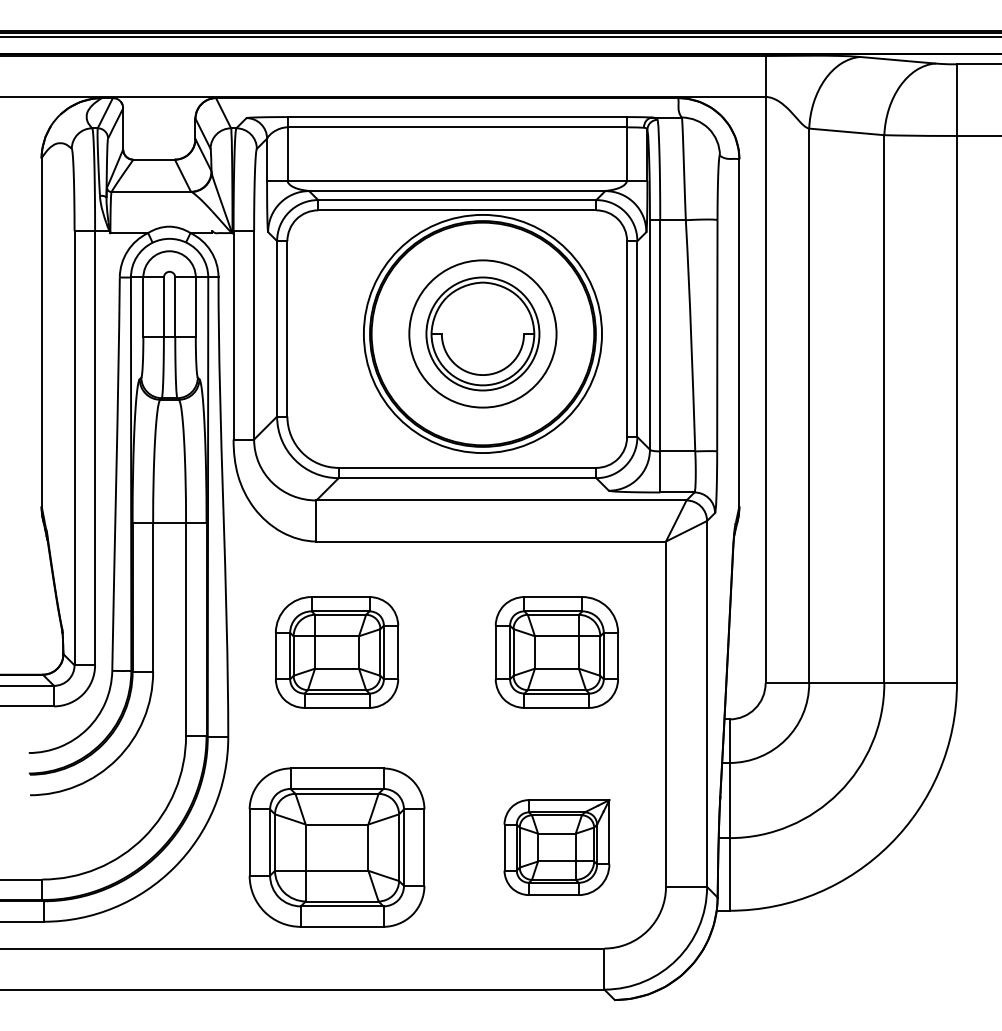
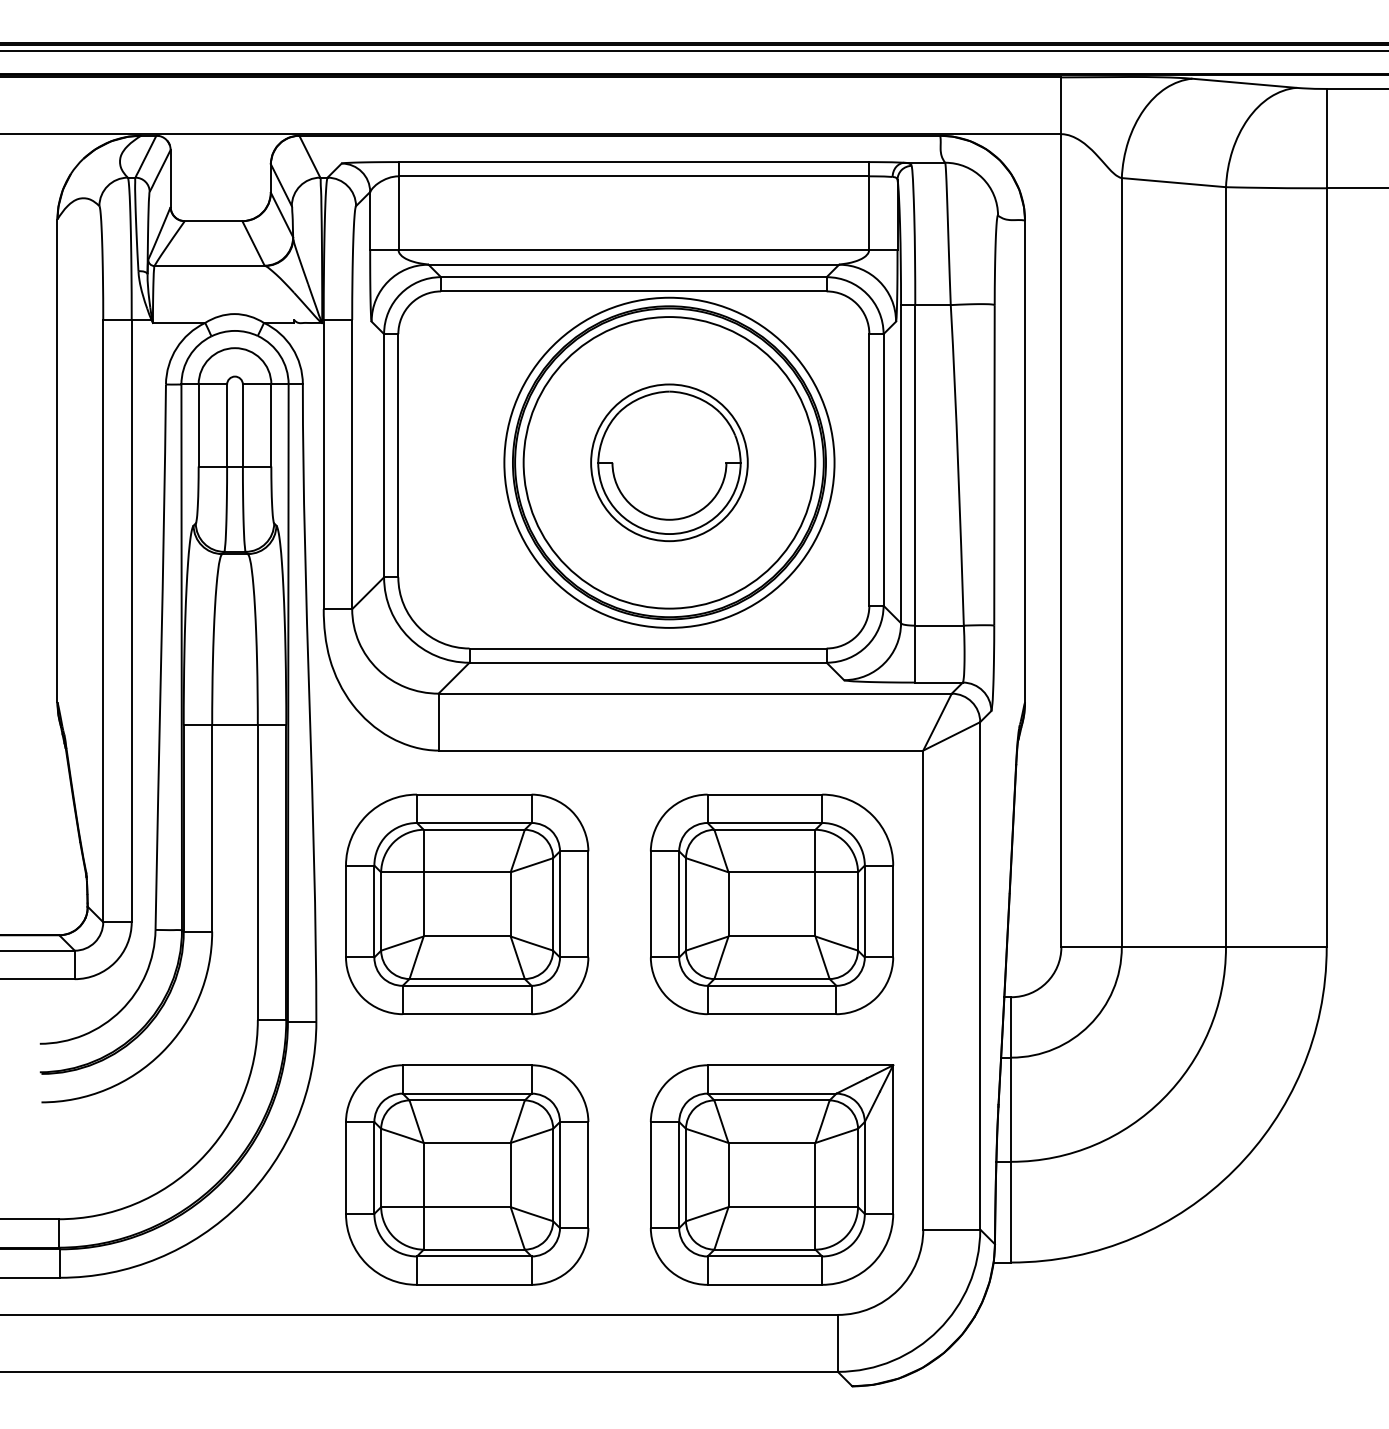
circle: (482, 333) -> (668, 462), size x1.43
part: (336, 652) -> (466, 904), size x1.43
part: (556, 652) -> (771, 904), size x1.43
part: (556, 847) -> (771, 1174), size x1.67

